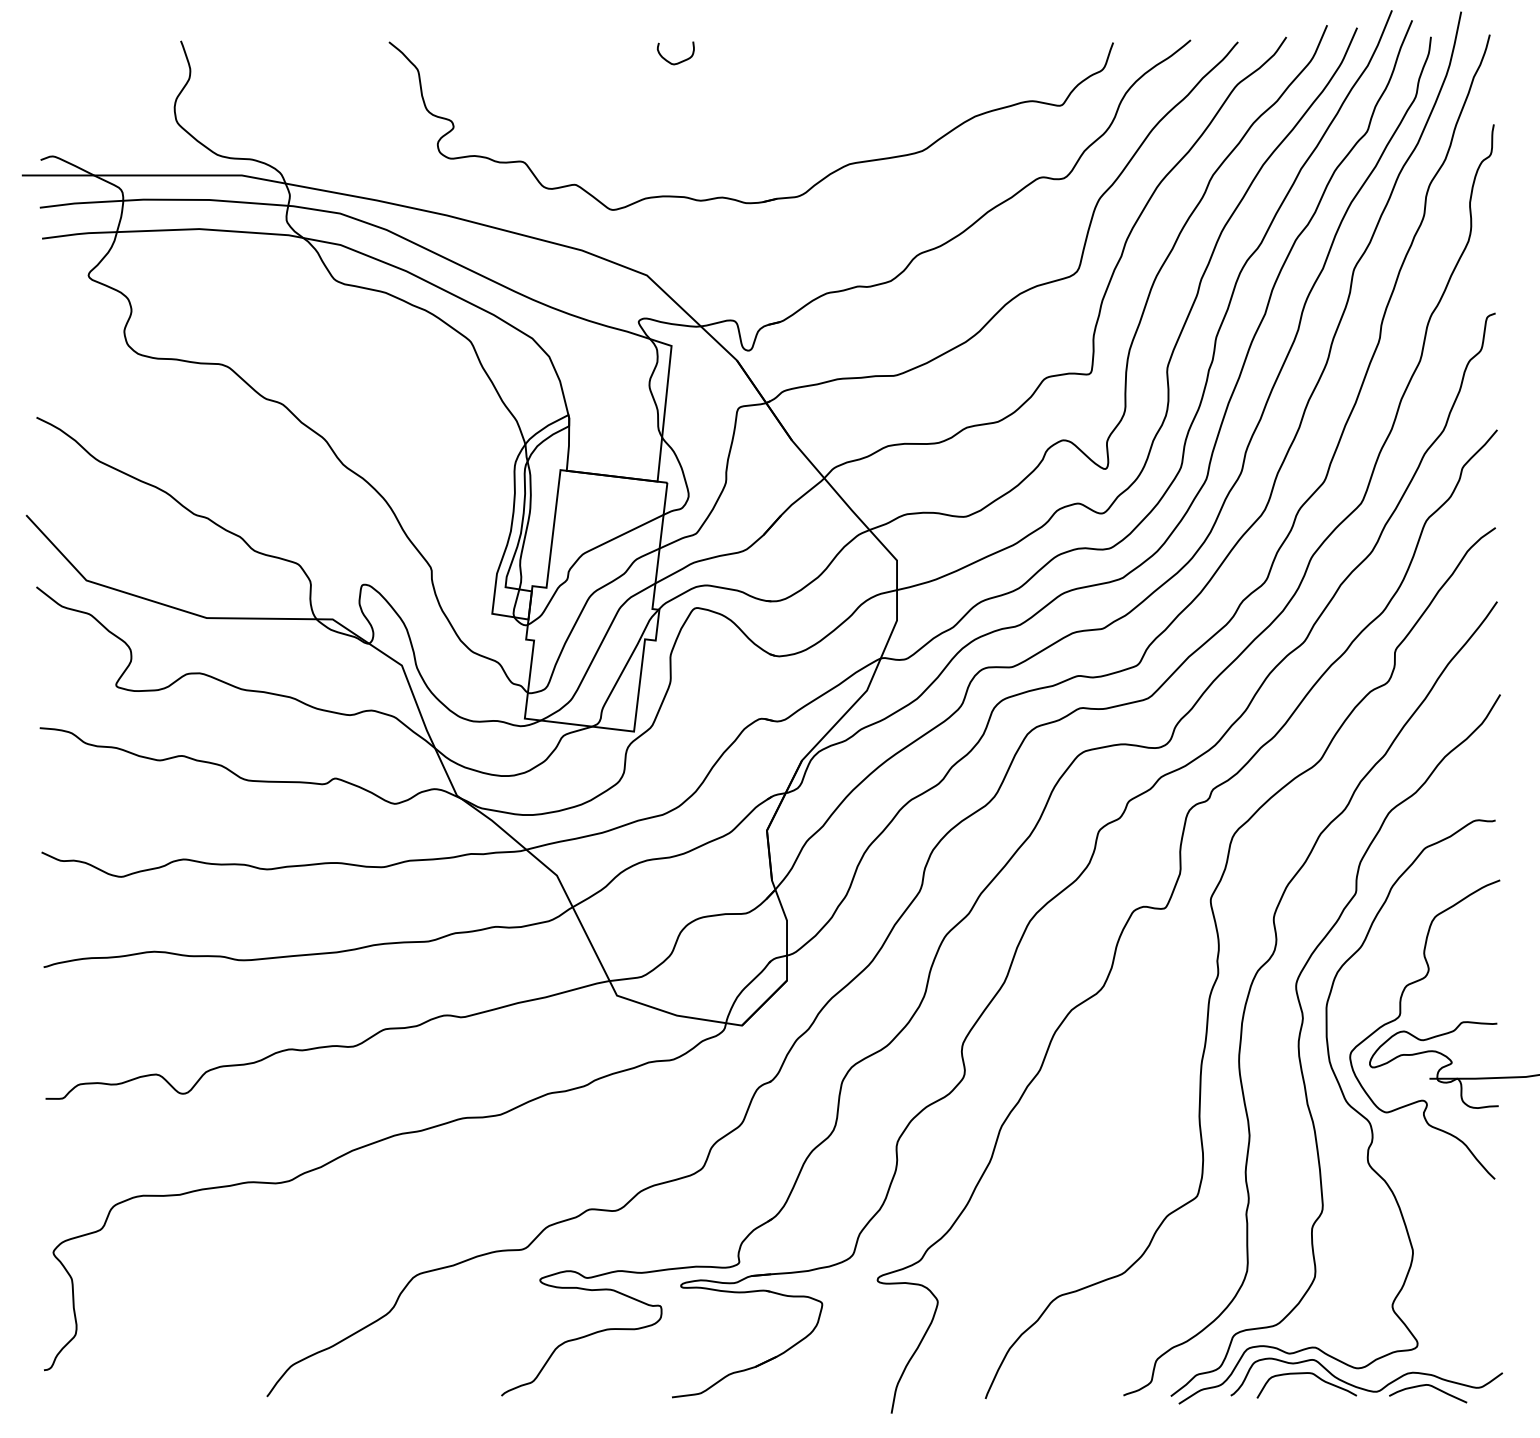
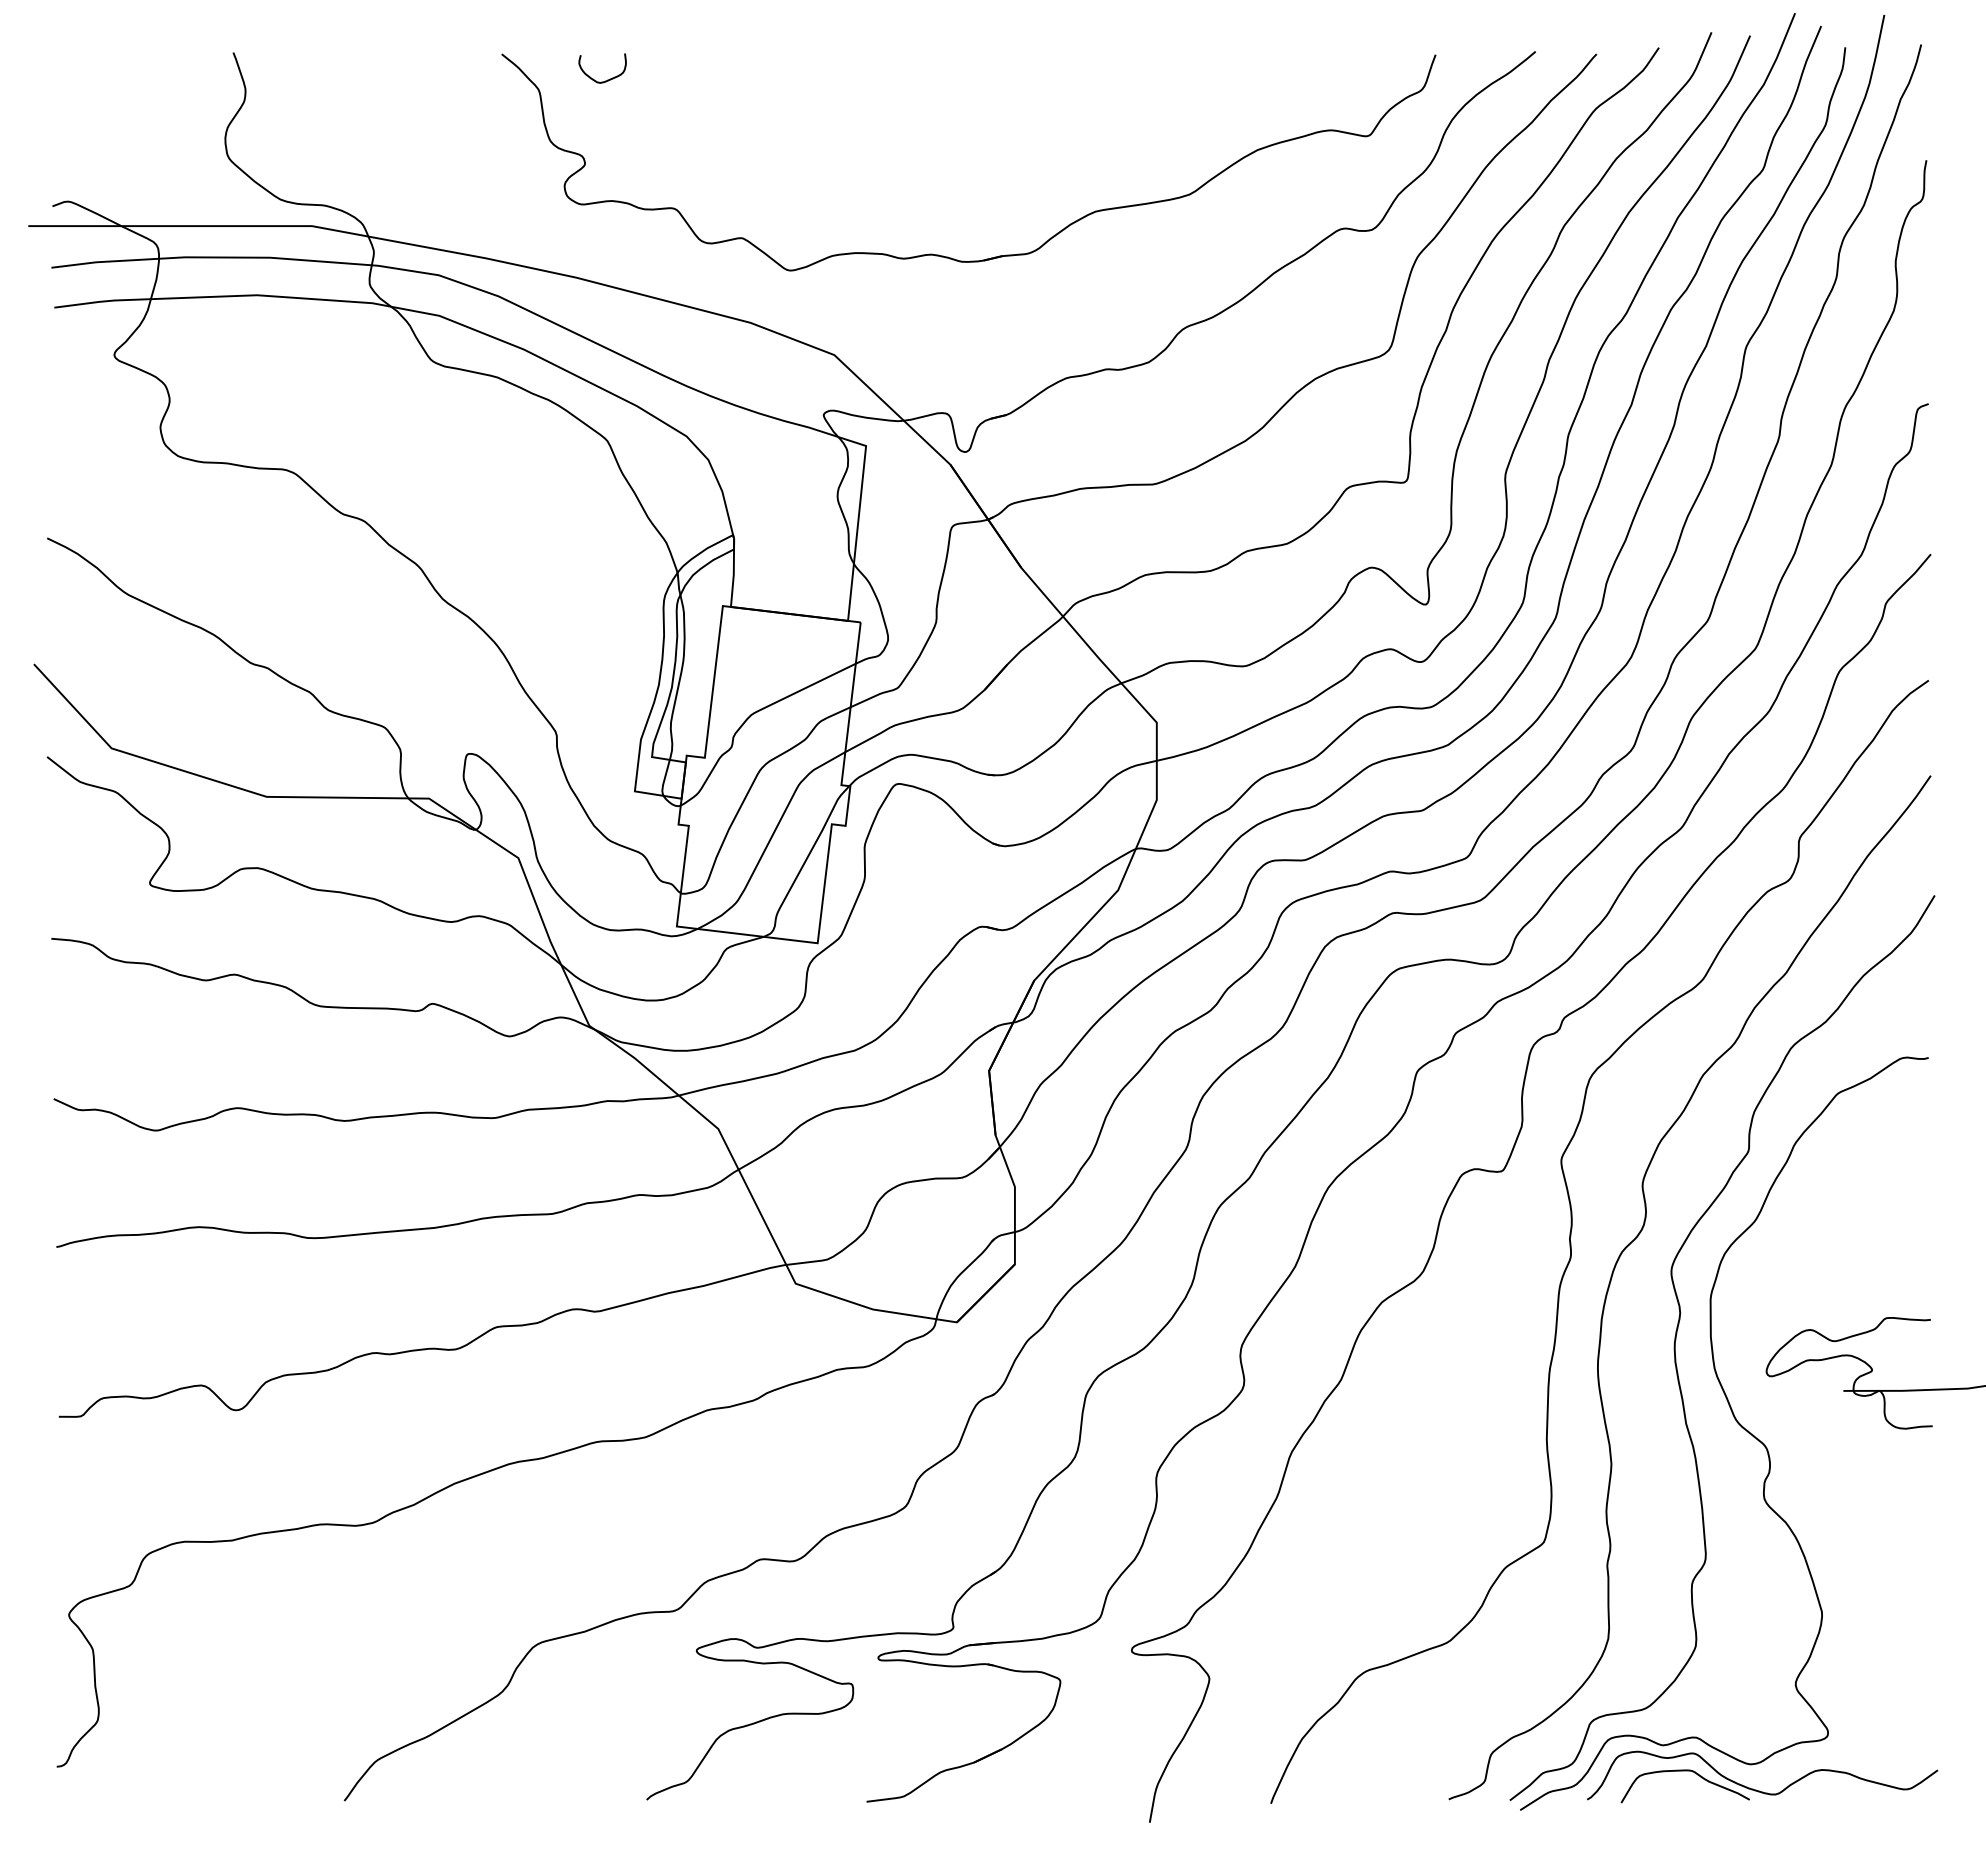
curve: (679, 61) -> (607, 79), moved
curve: (1400, 1016) -> (1805, 1310), removed
curve: (1429, 1386) -> (1843, 1787), removed

